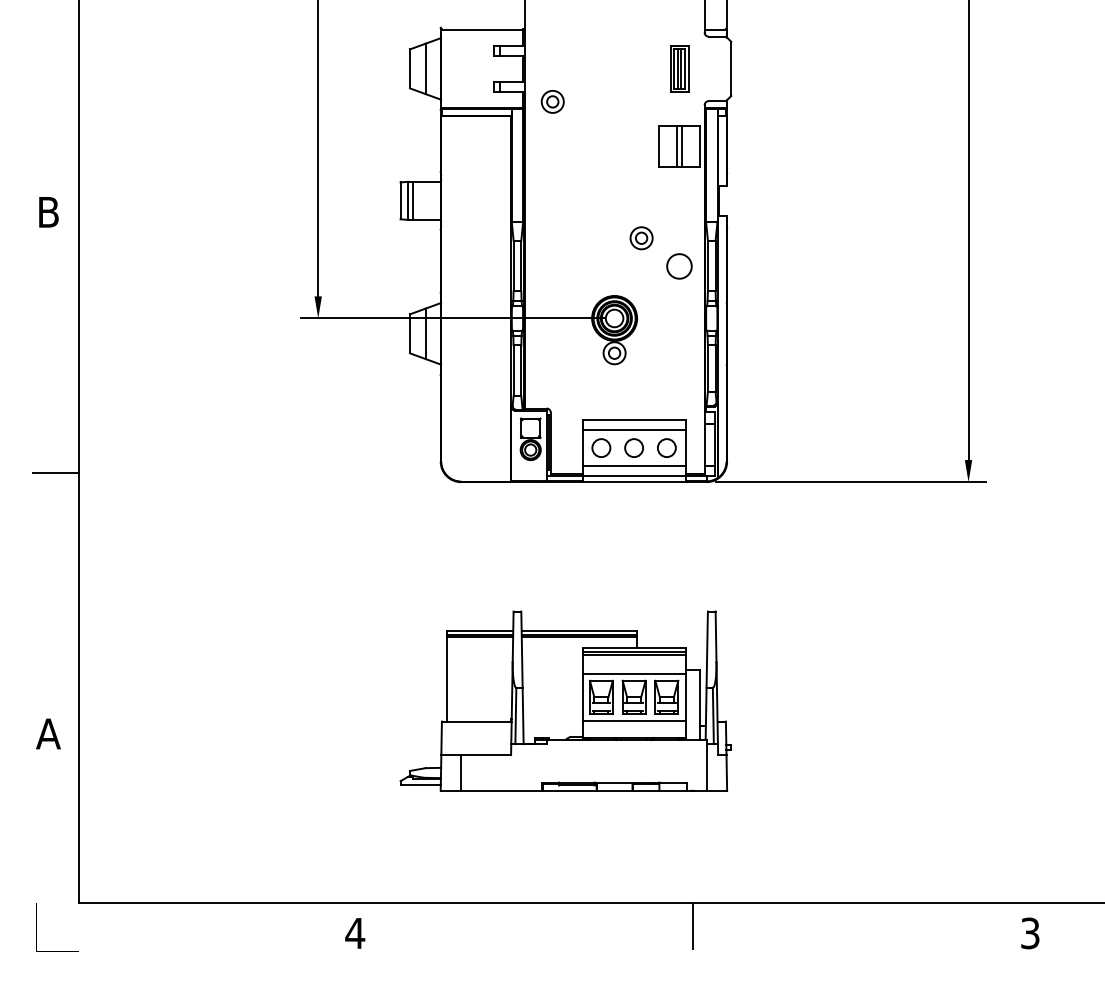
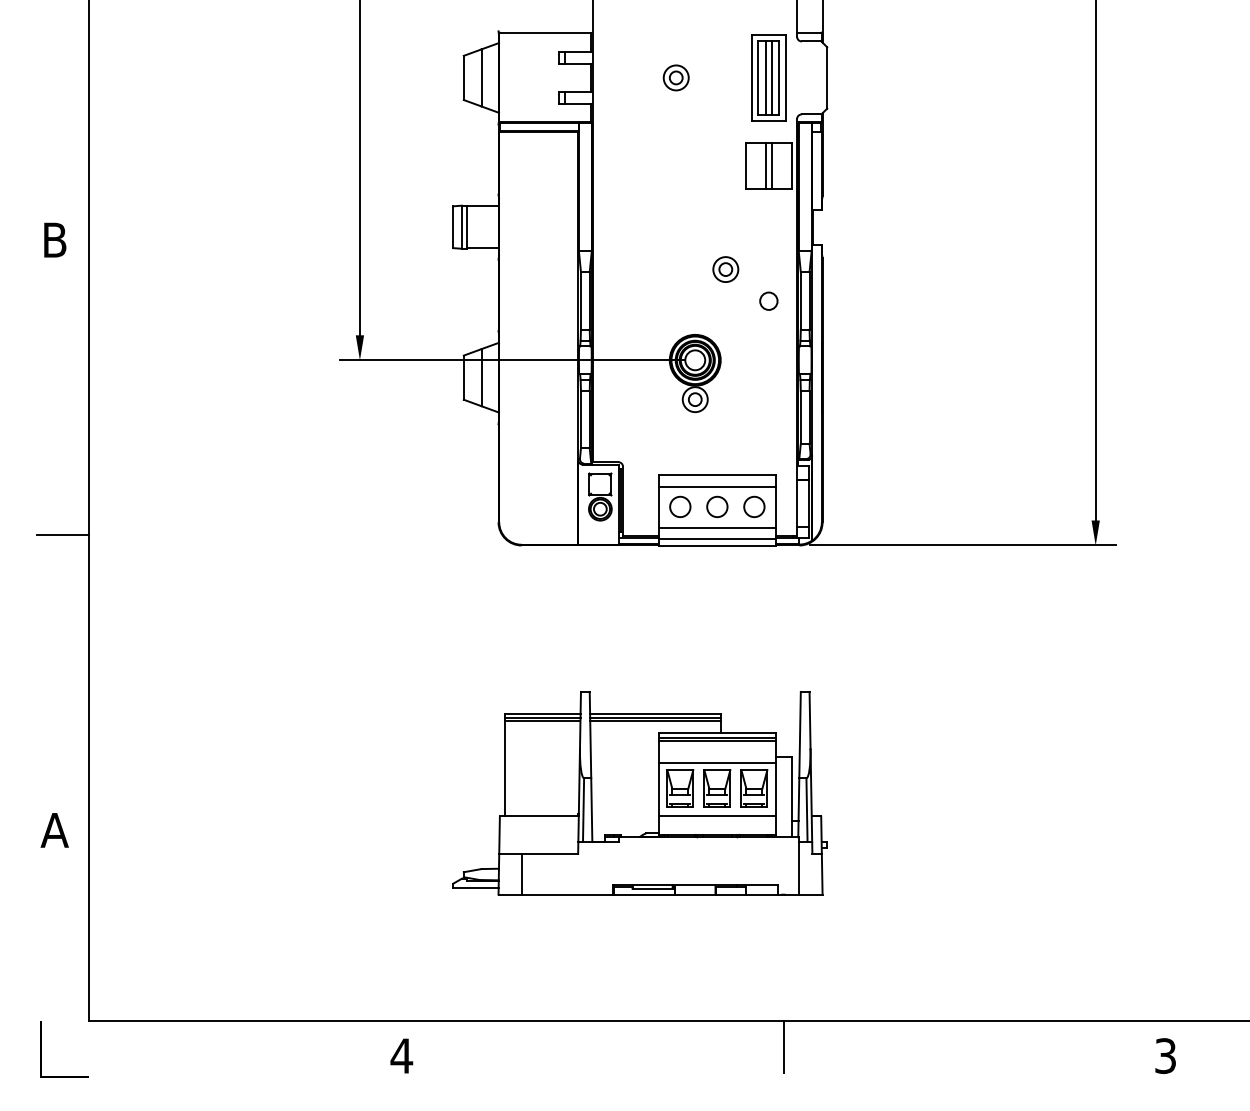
part: (679, 68) -> (768, 77), size x1.67
part: (552, 101) -> (675, 77), moved
circle: (679, 265) -> (768, 300), size x0.62

